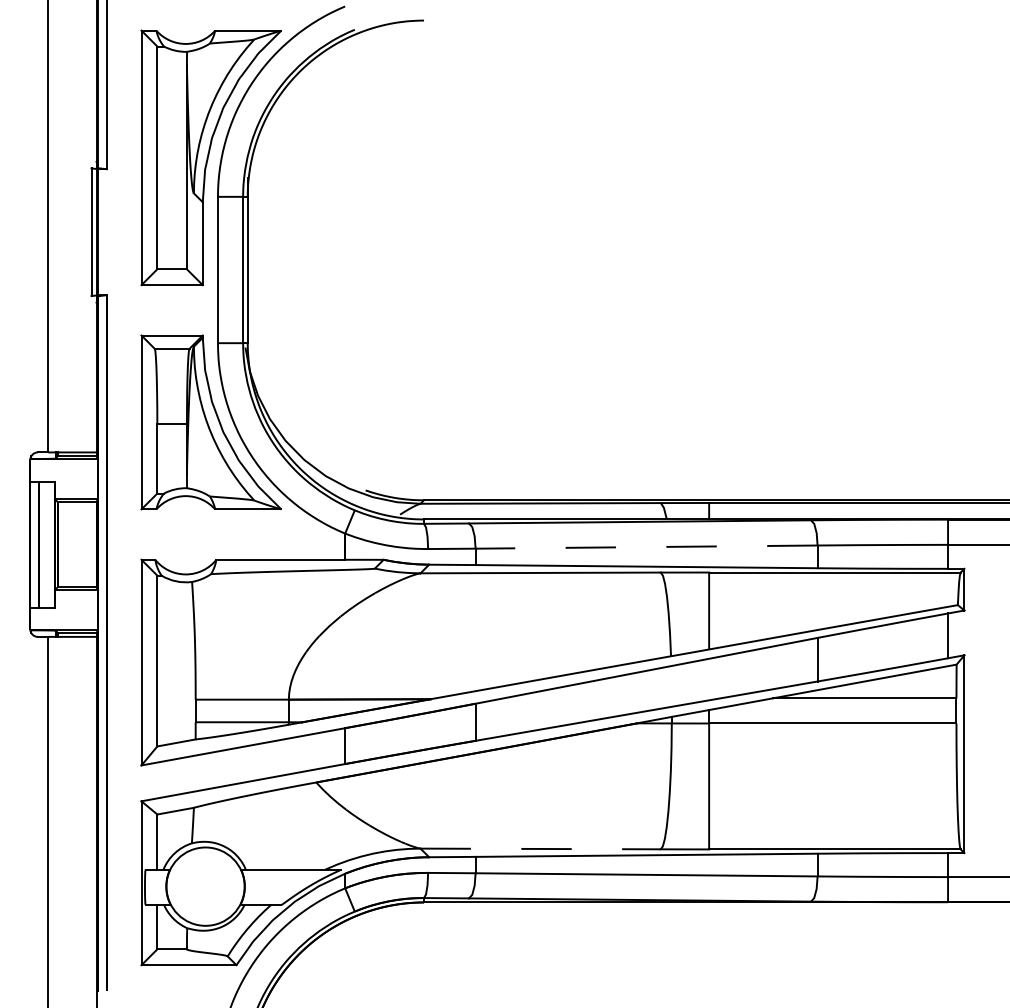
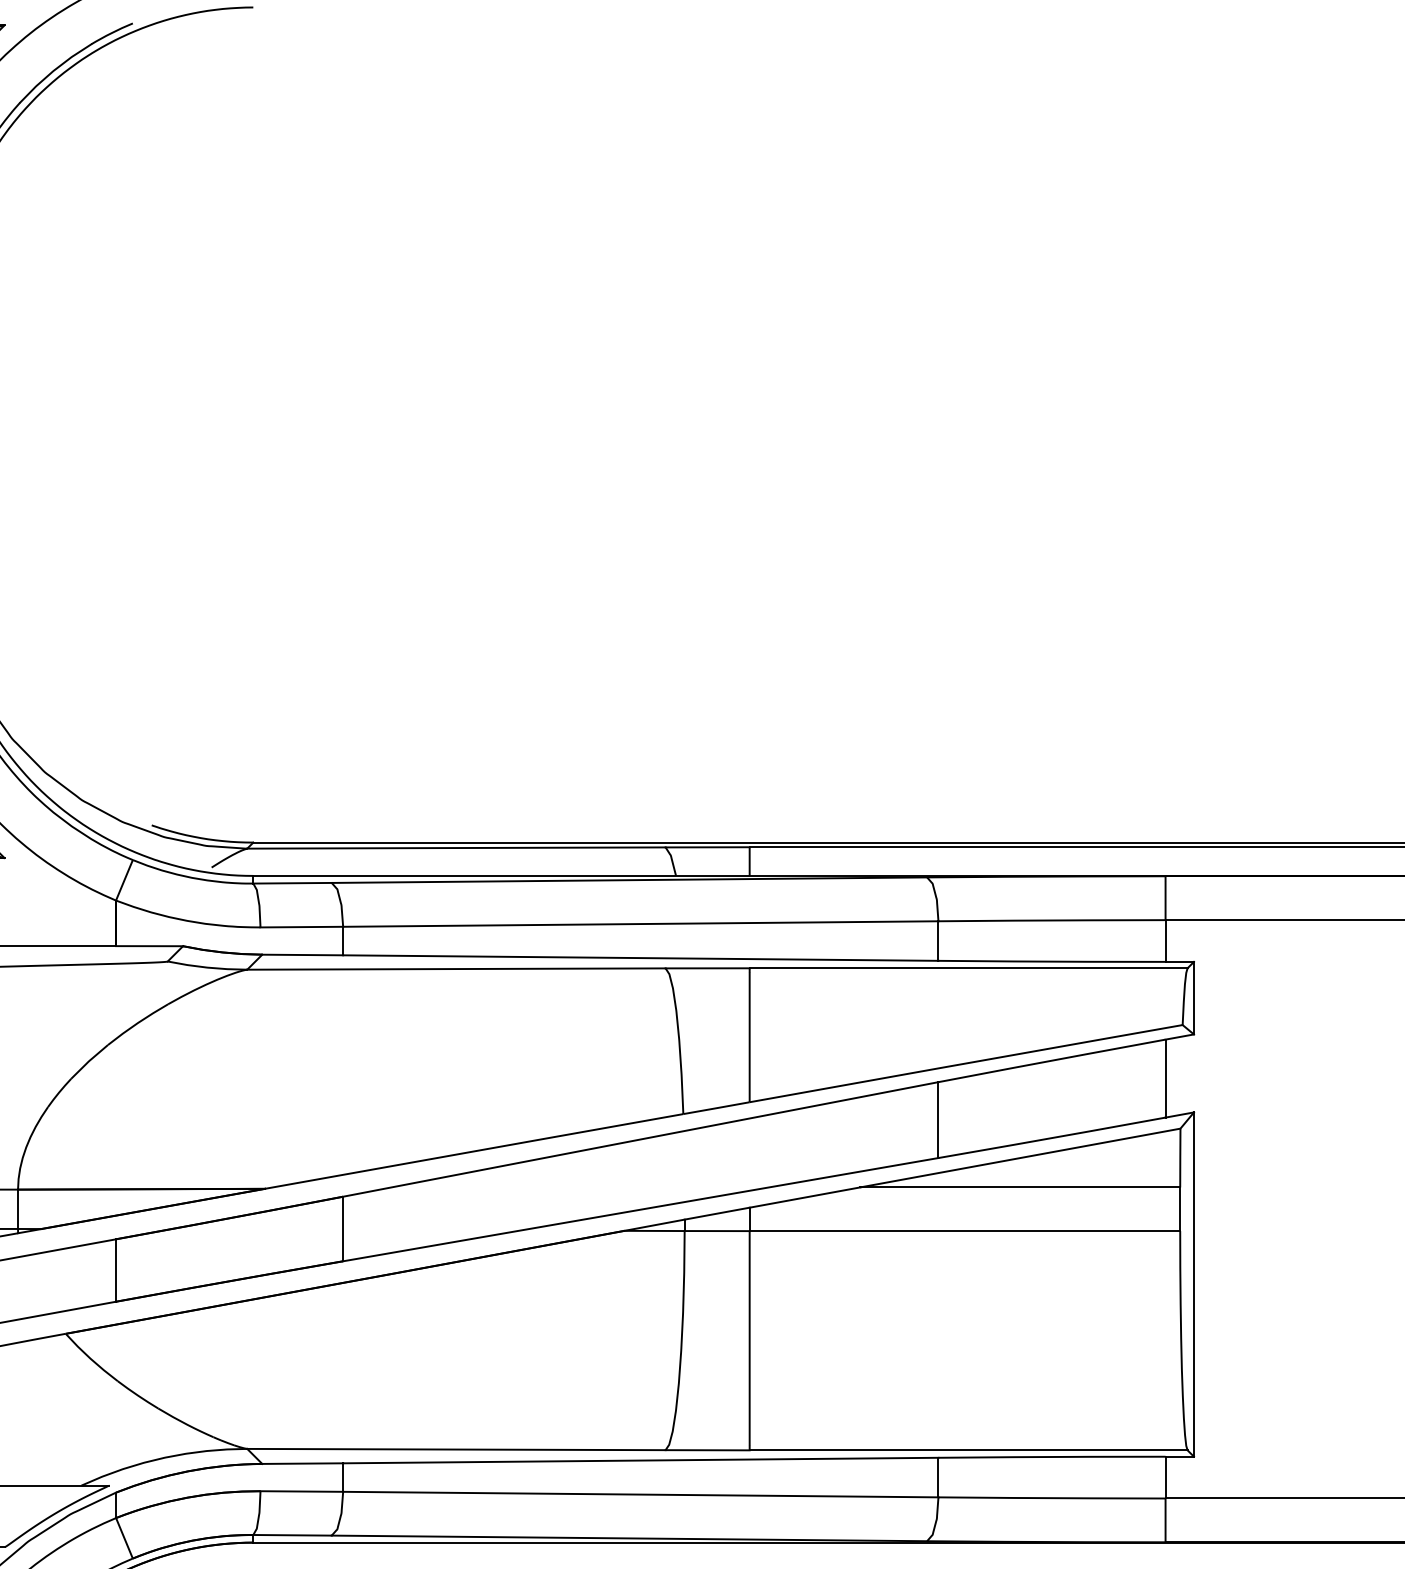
line: (646, 547) -> (640, 924), dashed -> solid
line: (541, 848) -> (457, 1448), dashed -> solid

